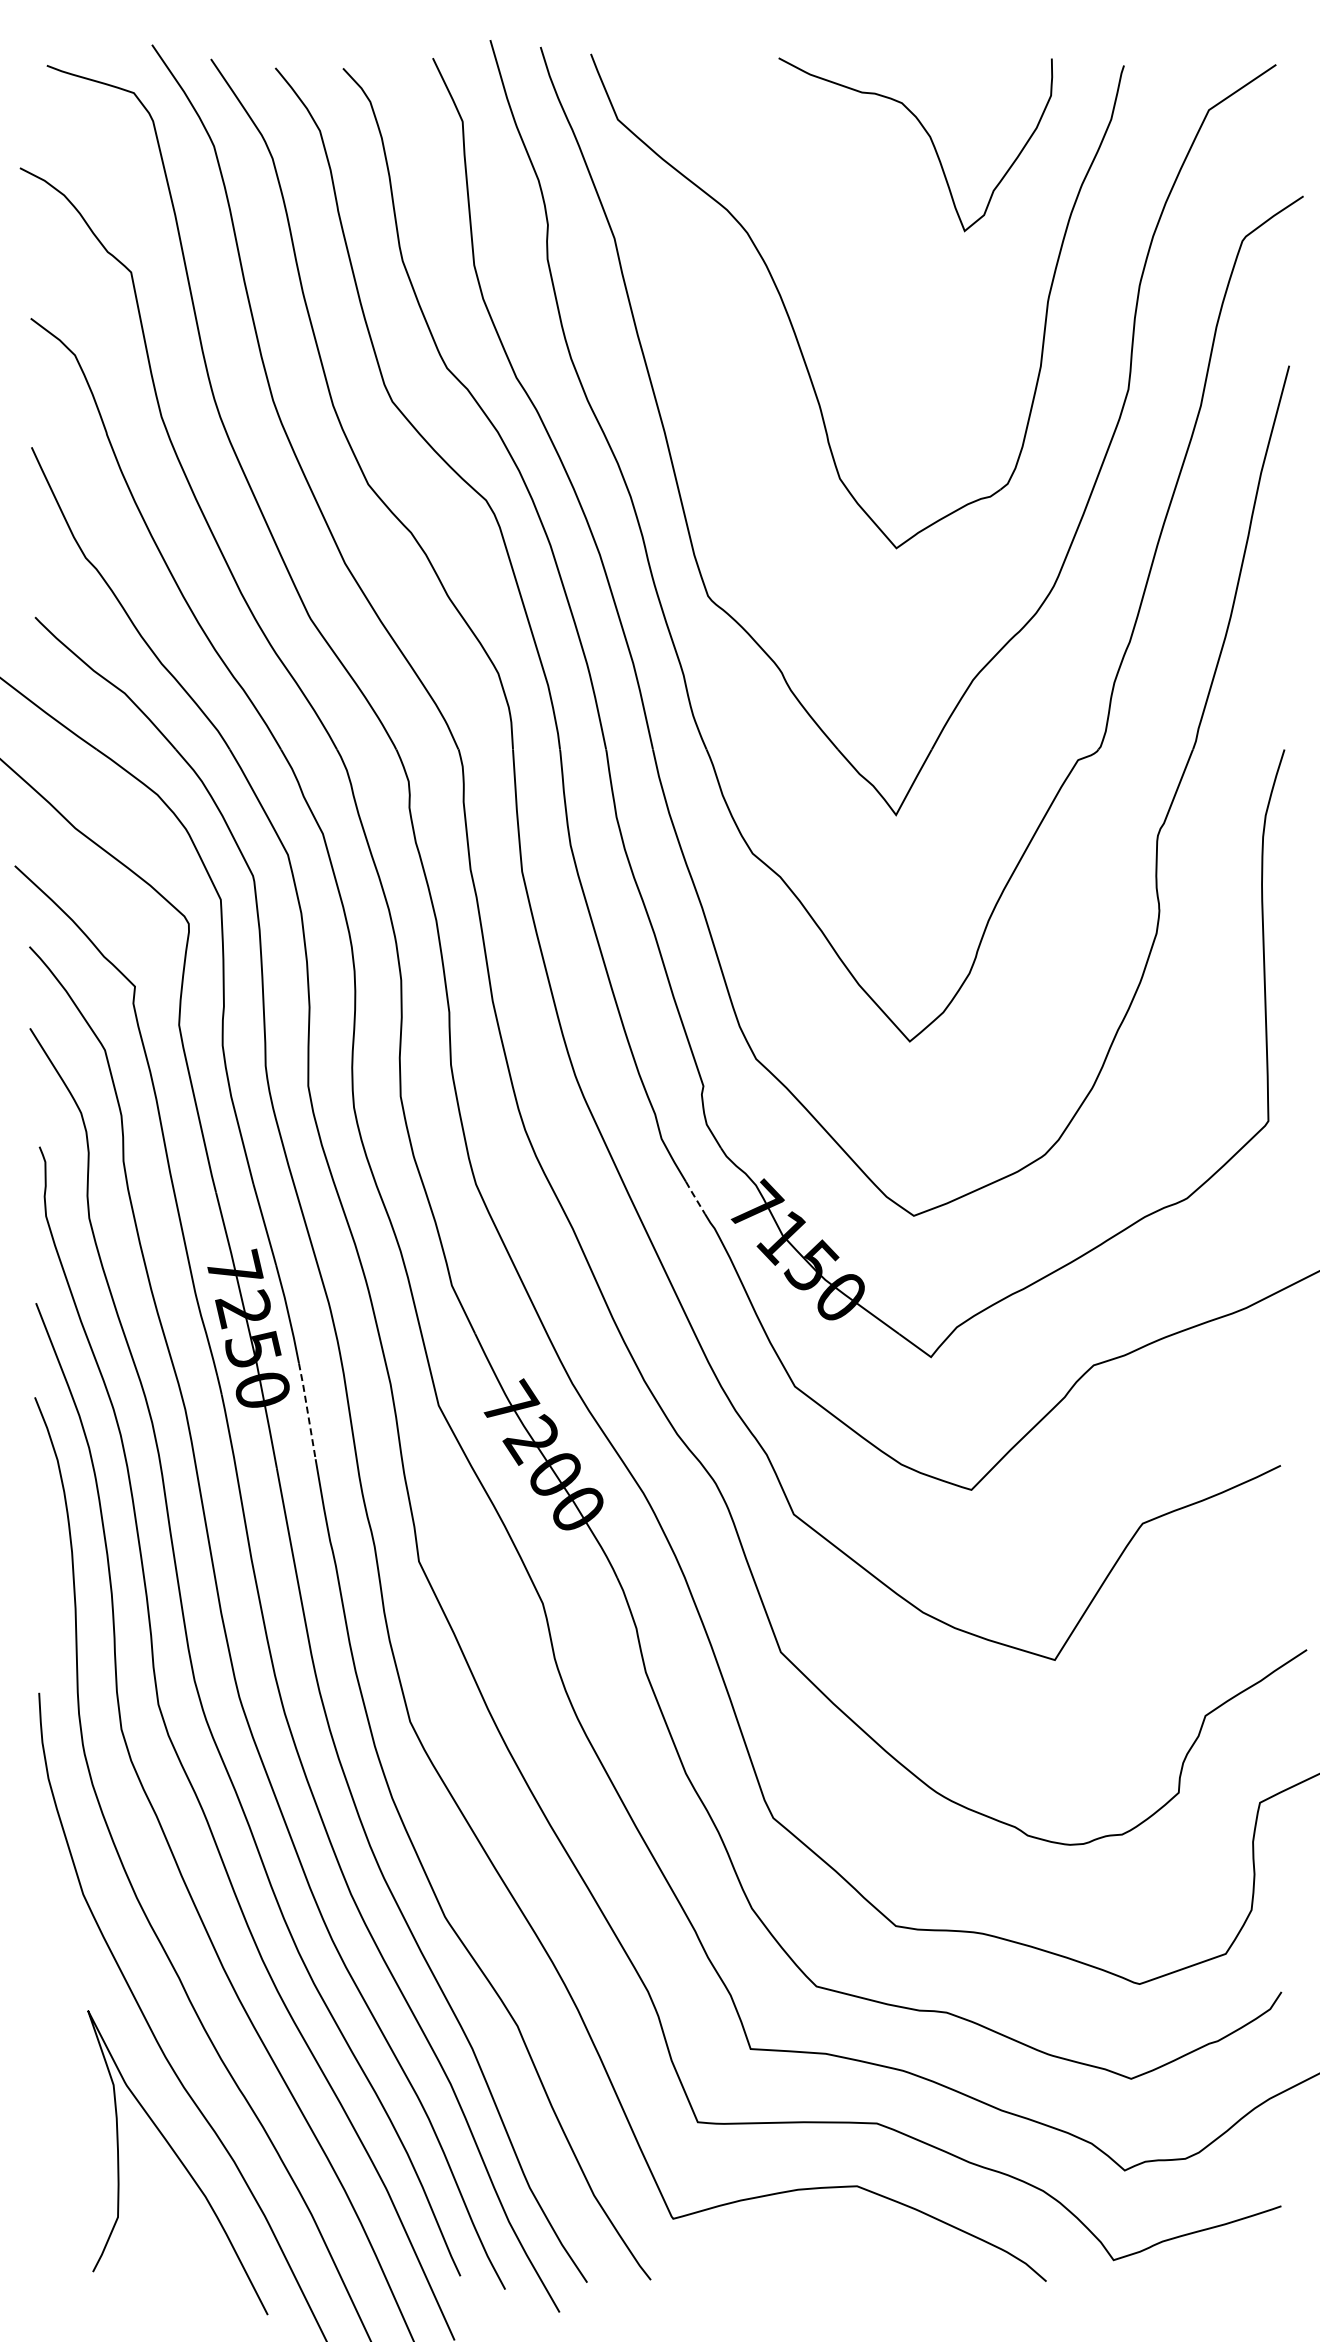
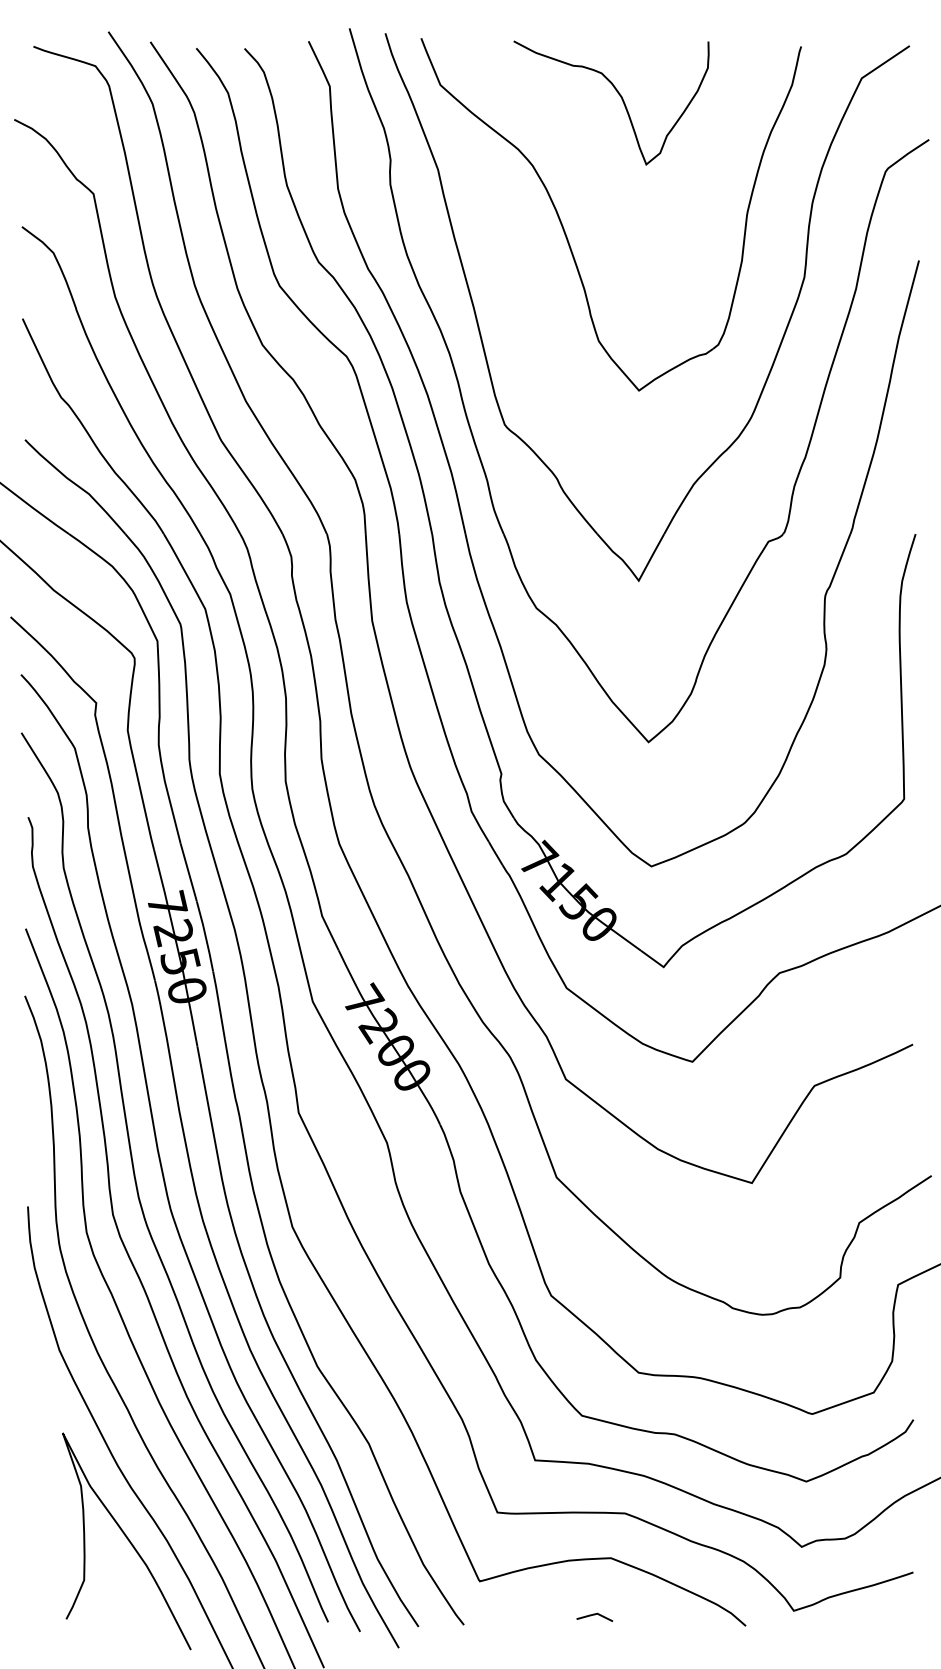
curve: (929, 138) -> (621, 98), moved
line: (695, 1197) -> (495, 853), dashed -> solid
line: (307, 1411) -> (219, 1005), dashed -> solid
line: (833, 2266) -> (594, 1615), added

